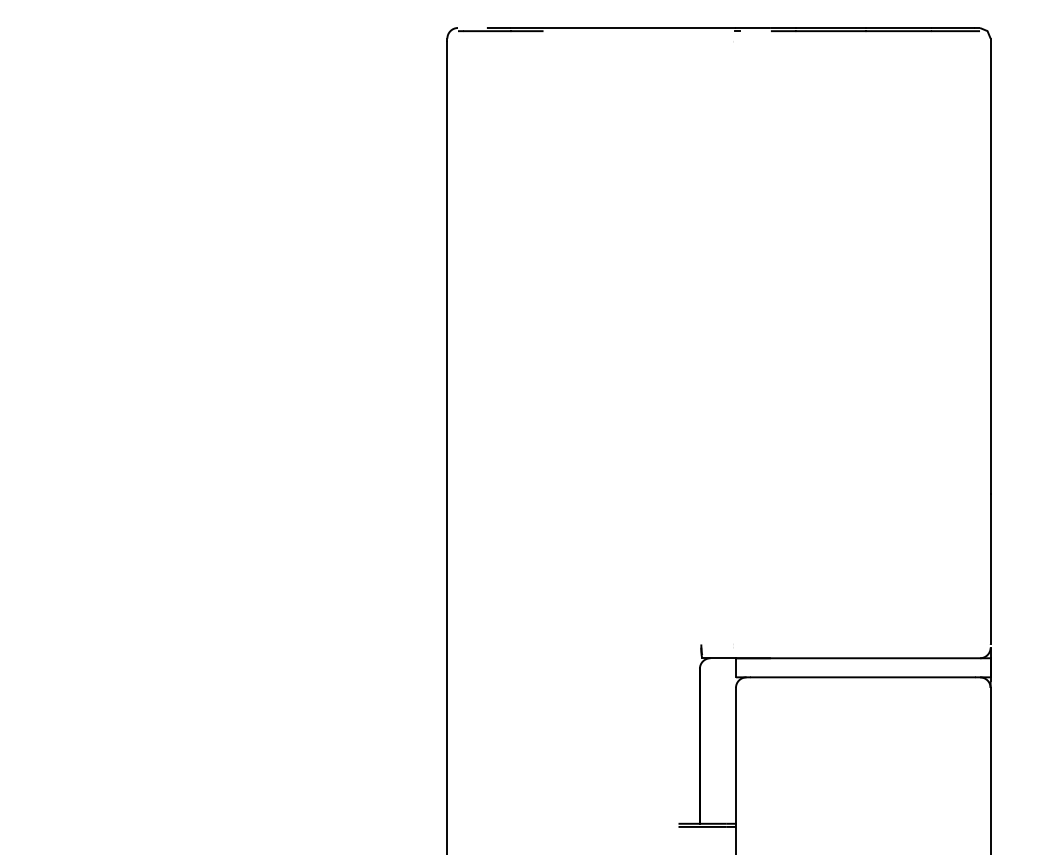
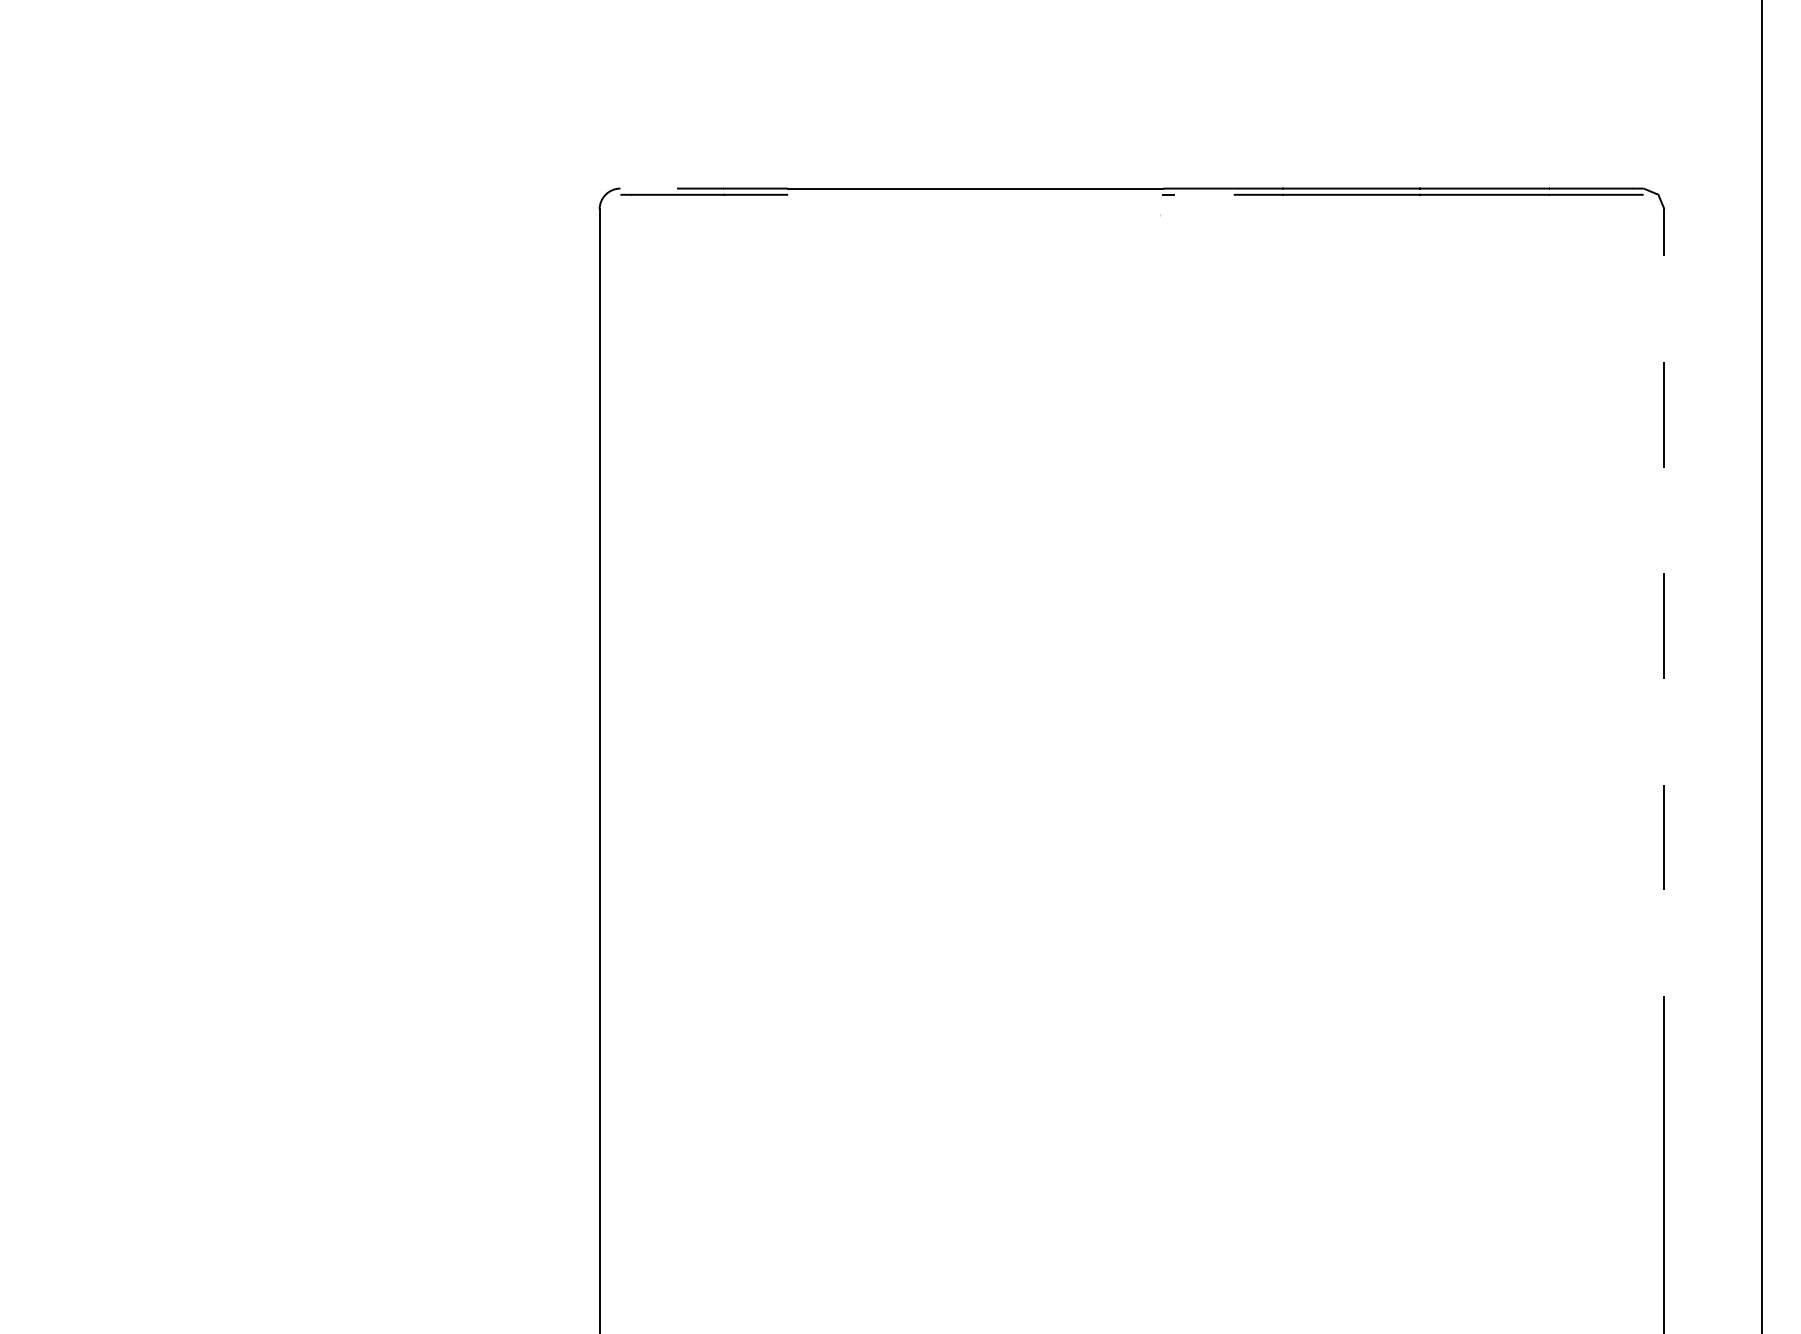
line: (990, 266) -> (1664, 656), solid -> dashed

